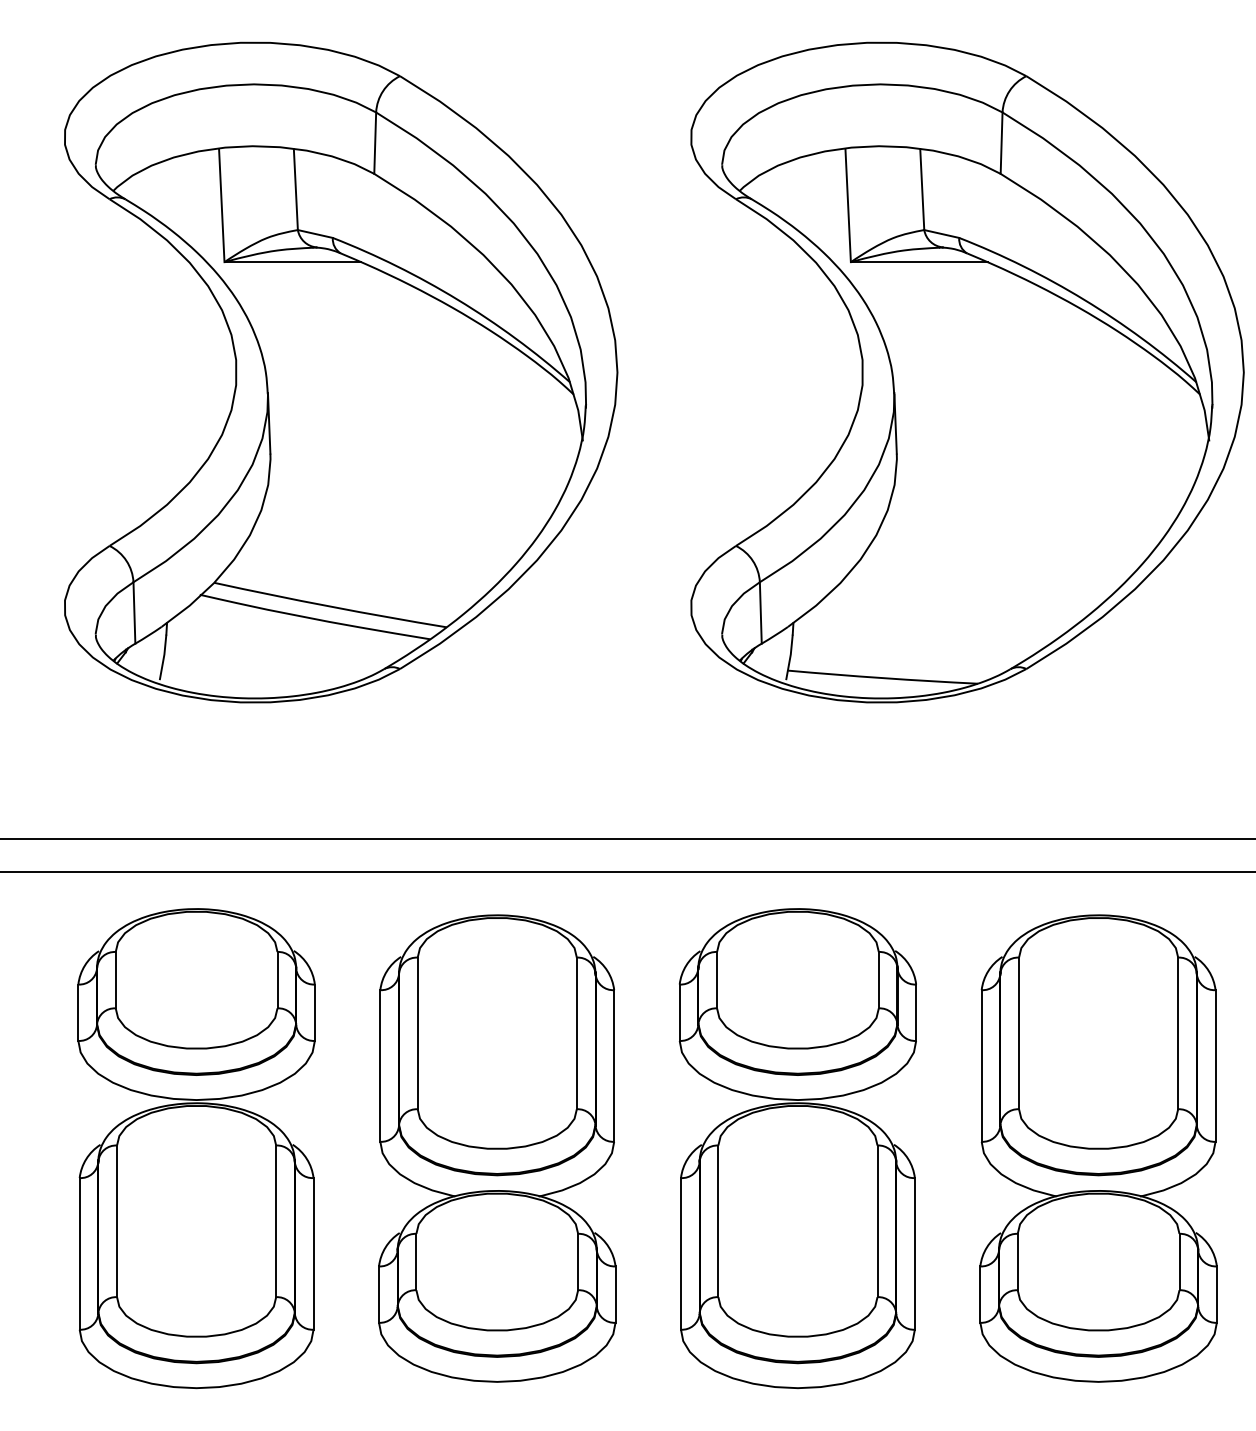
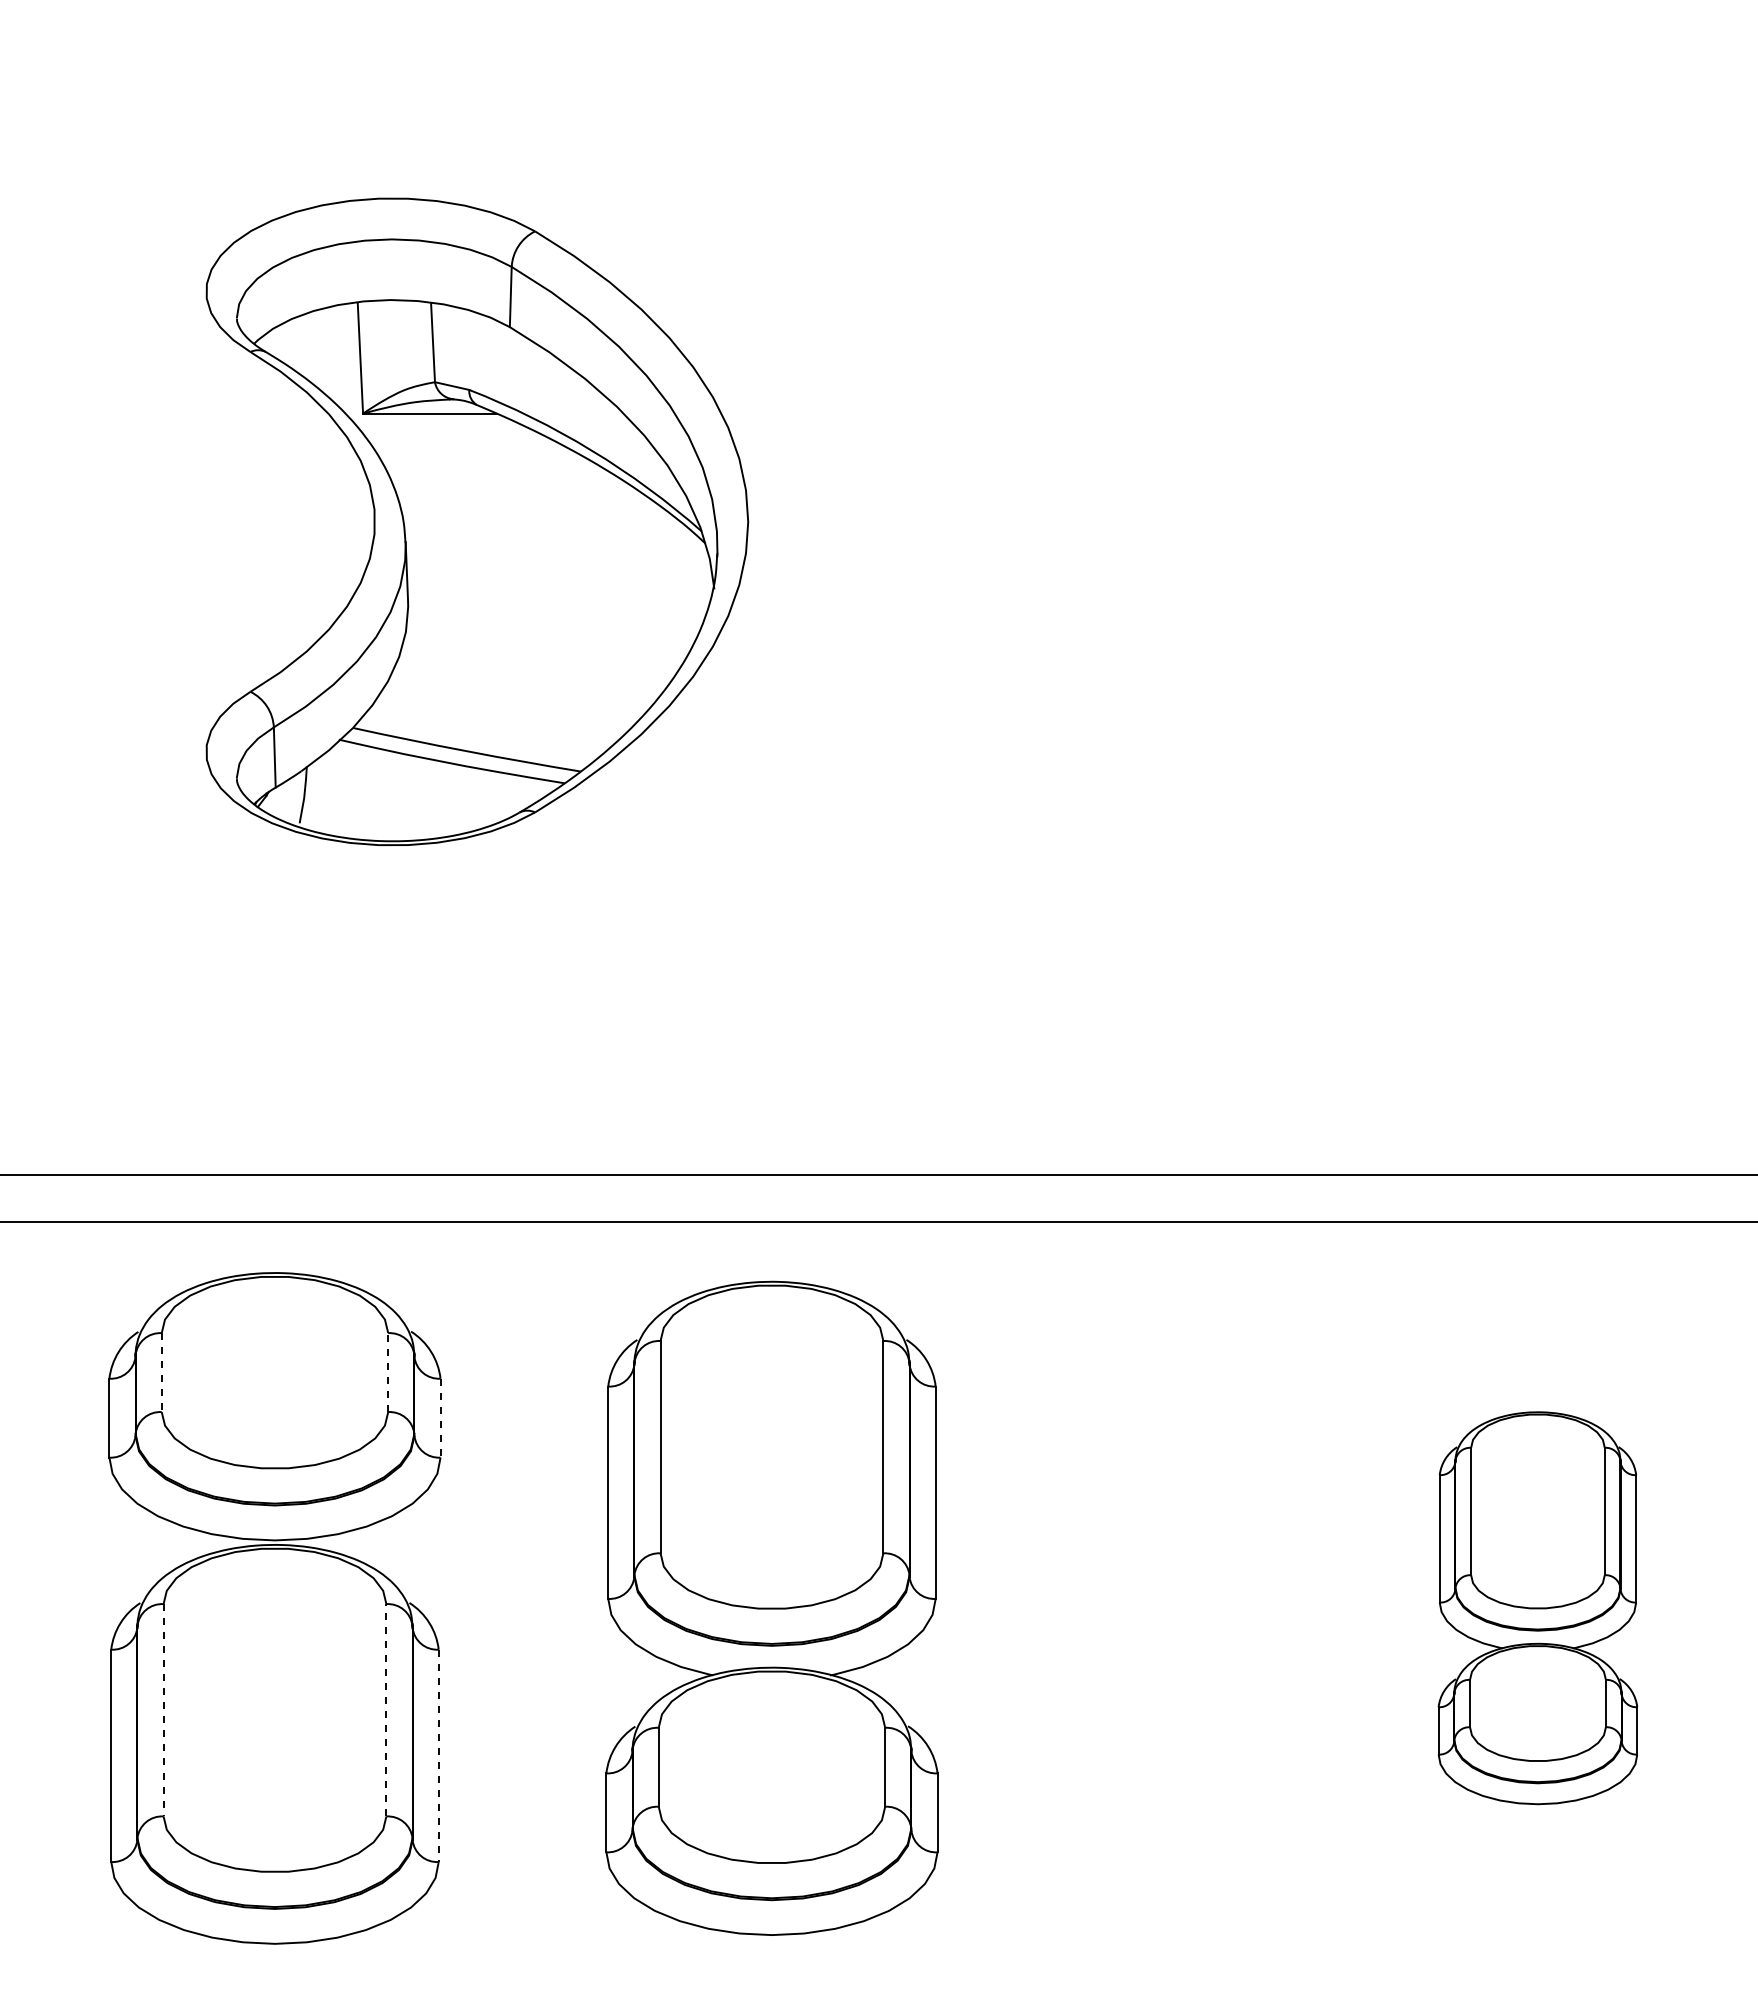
part: (341, 372) -> (477, 521), size x0.7
part: (967, 372) -> (1354, 521), removed
line: (115, 980) -> (161, 1373), solid -> dashed
line: (277, 980) -> (388, 1372), solid -> dashed
line: (314, 1012) -> (440, 1418), solid -> dashed
part: (496, 1147) -> (771, 1607), moved
part: (1098, 1147) -> (1537, 1607), size x0.6
part: (797, 1148) -> (1116, 1608), removed
line: (276, 1220) -> (386, 1709), solid -> dashed
line: (116, 1221) -> (163, 1710), solid -> dashed
line: (313, 1254) -> (438, 1756), solid -> dashed

